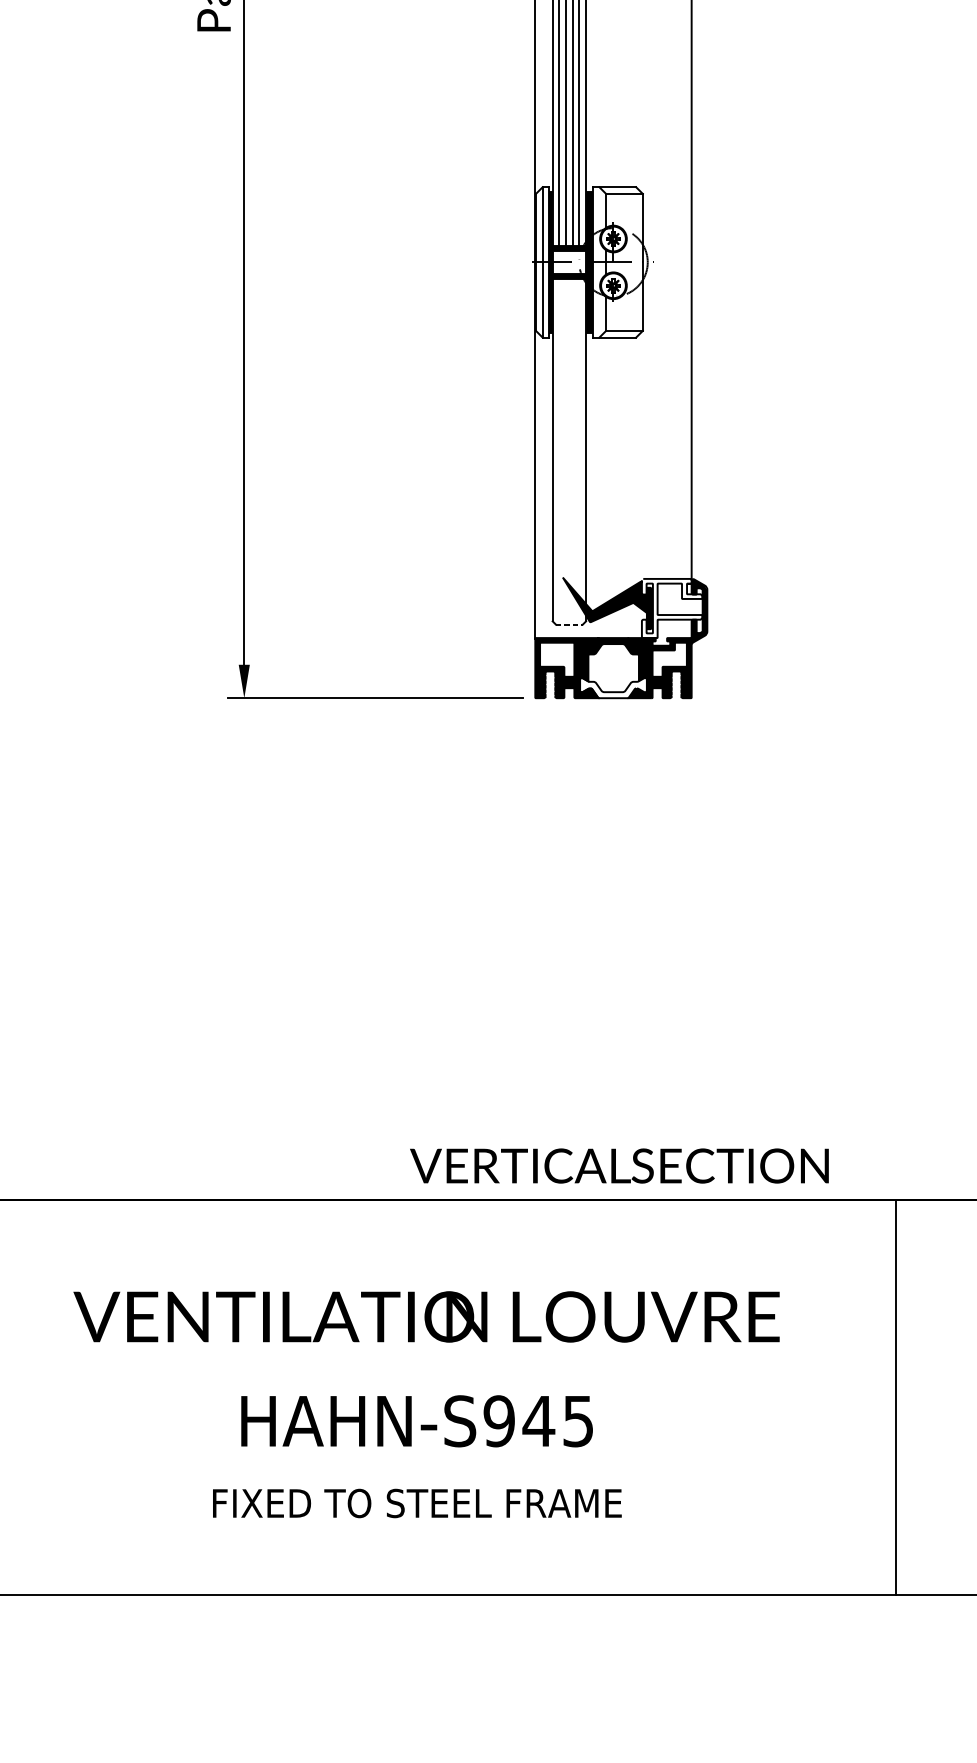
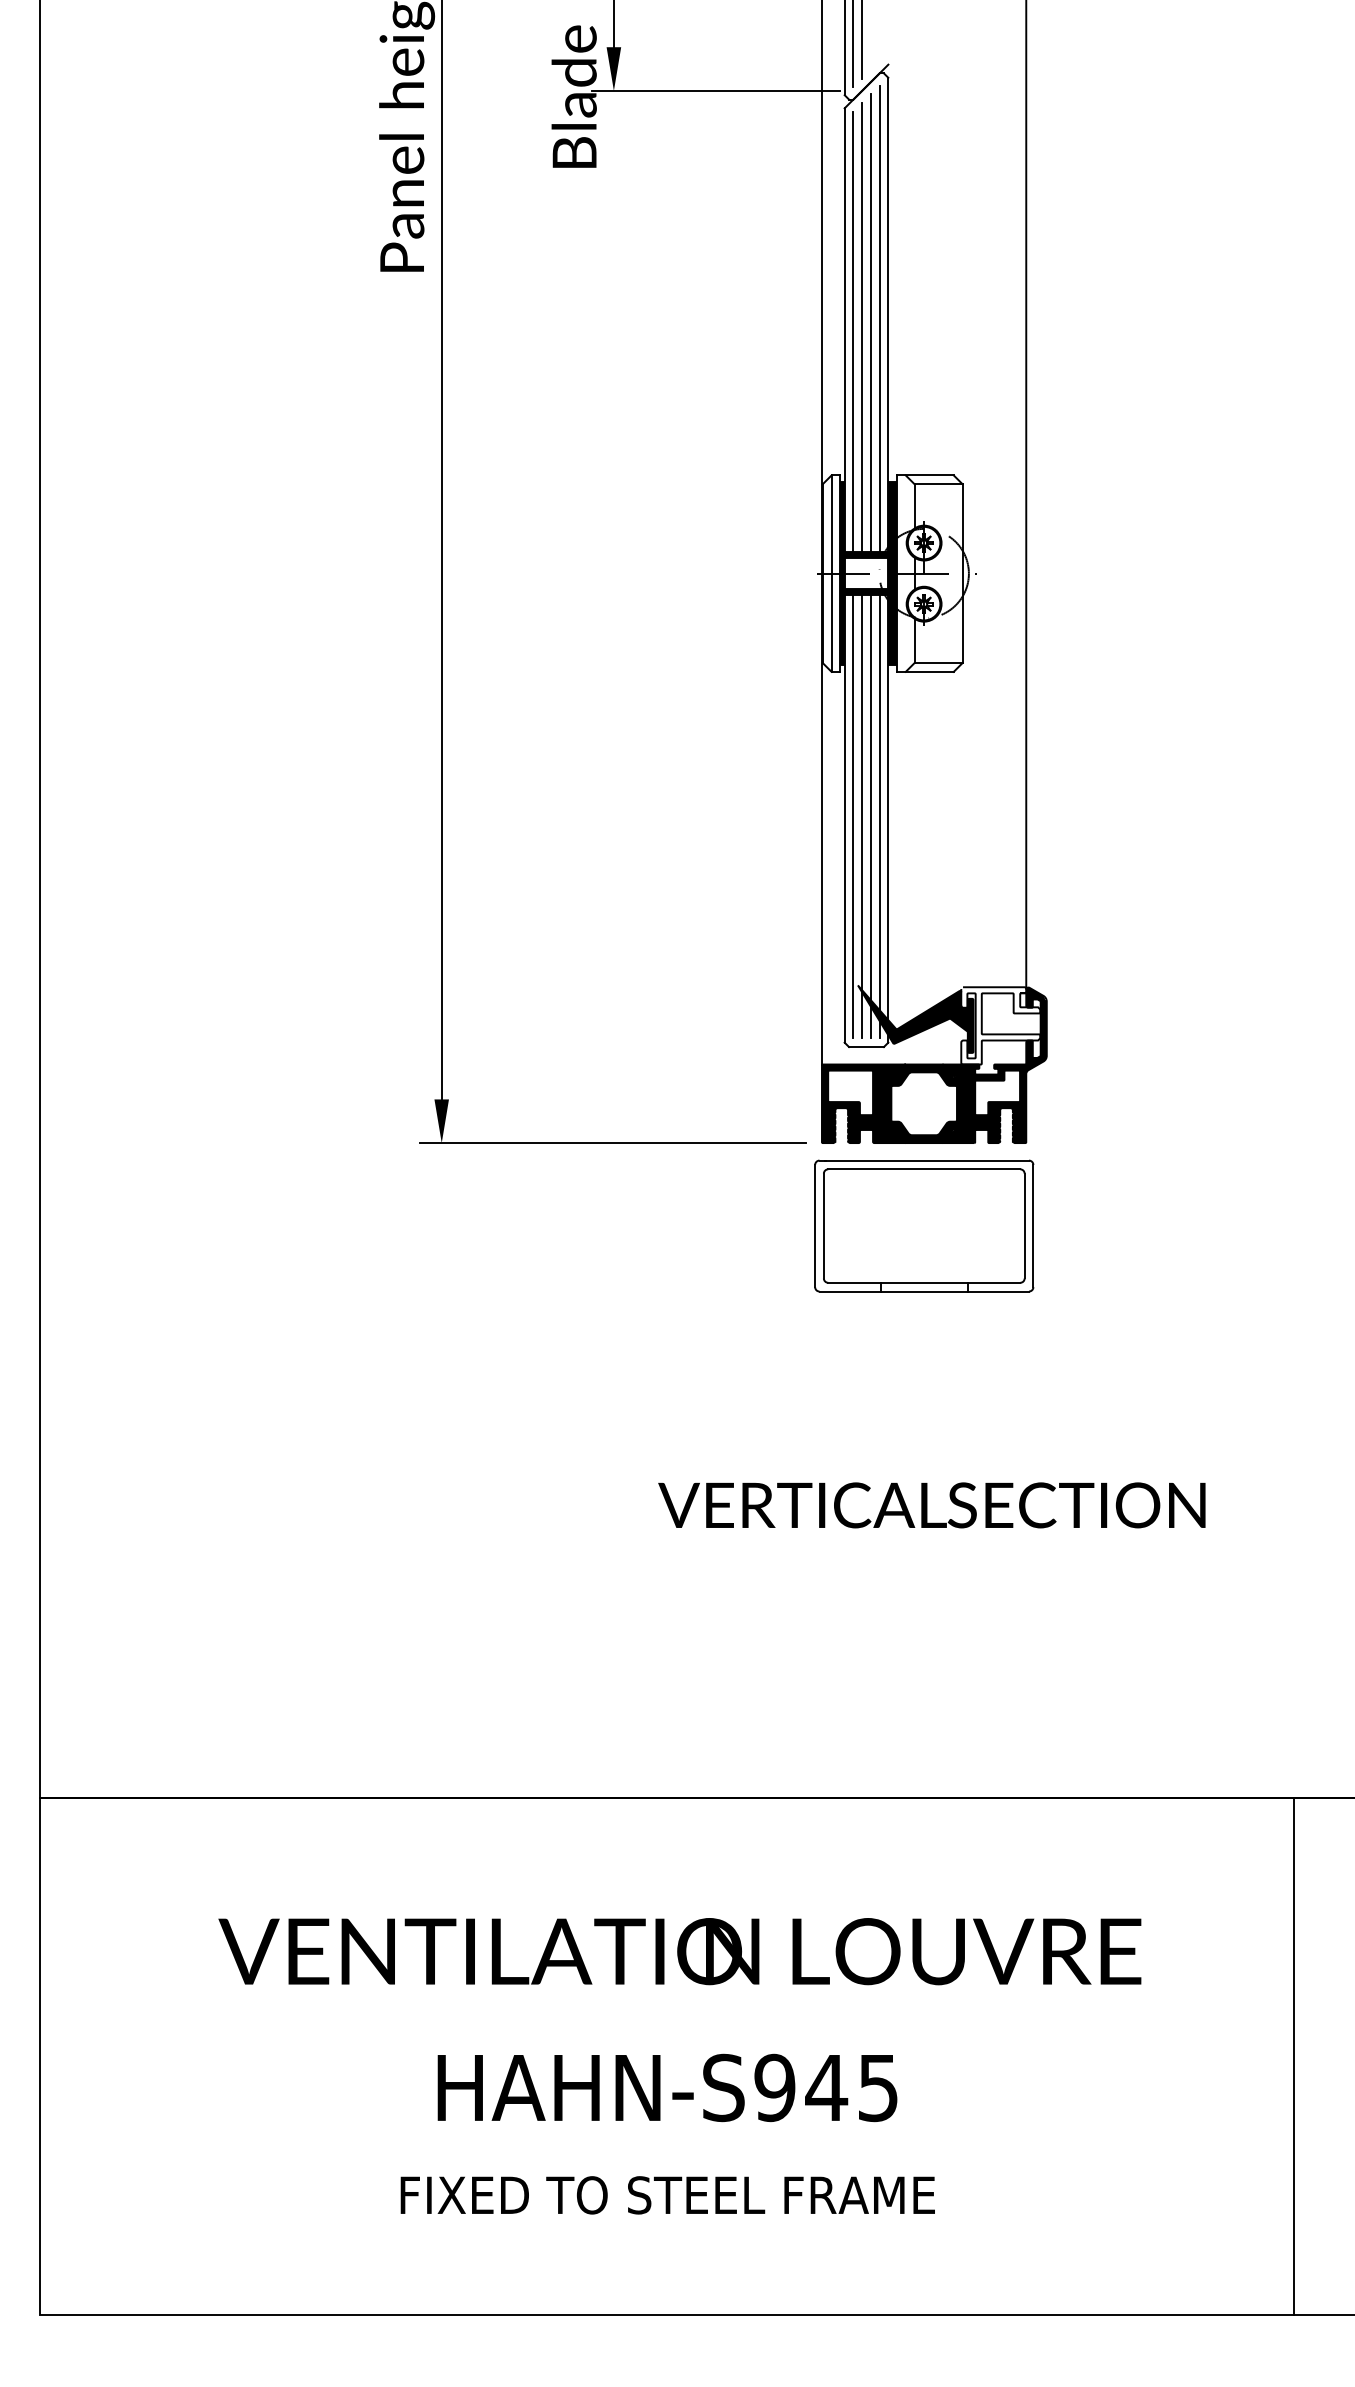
line: (559, 448) -> (853, 816), added
line: (566, 448) -> (862, 816), added
line: (572, 448) -> (870, 816), added
line: (579, 448) -> (879, 816), added
line: (569, 625) -> (866, 1047), dashed -> solid
fill: (613, 687) -> (923, 1129), added
part: (613, 761) -> (924, 1225), added
text: (619, 1166) -> (931, 1505), moved

